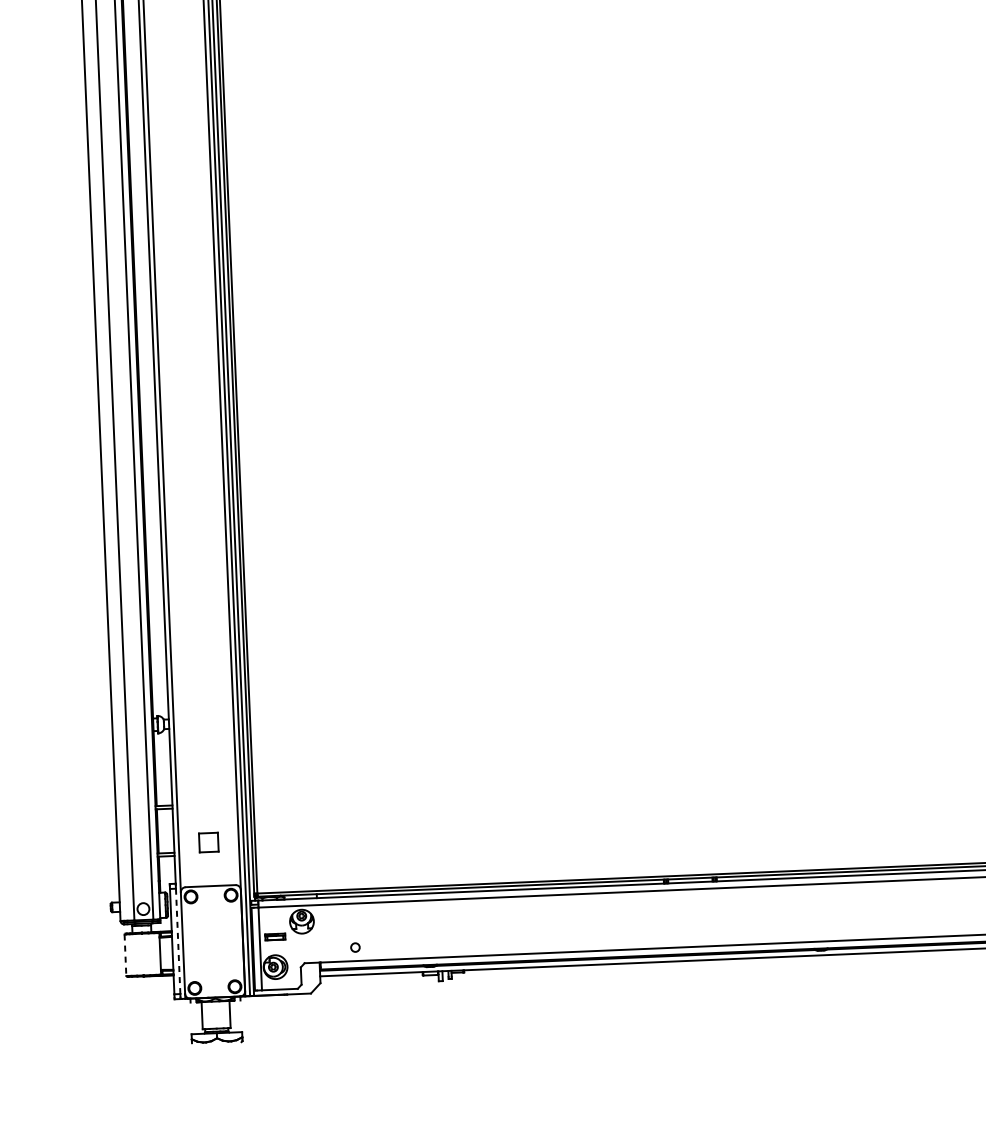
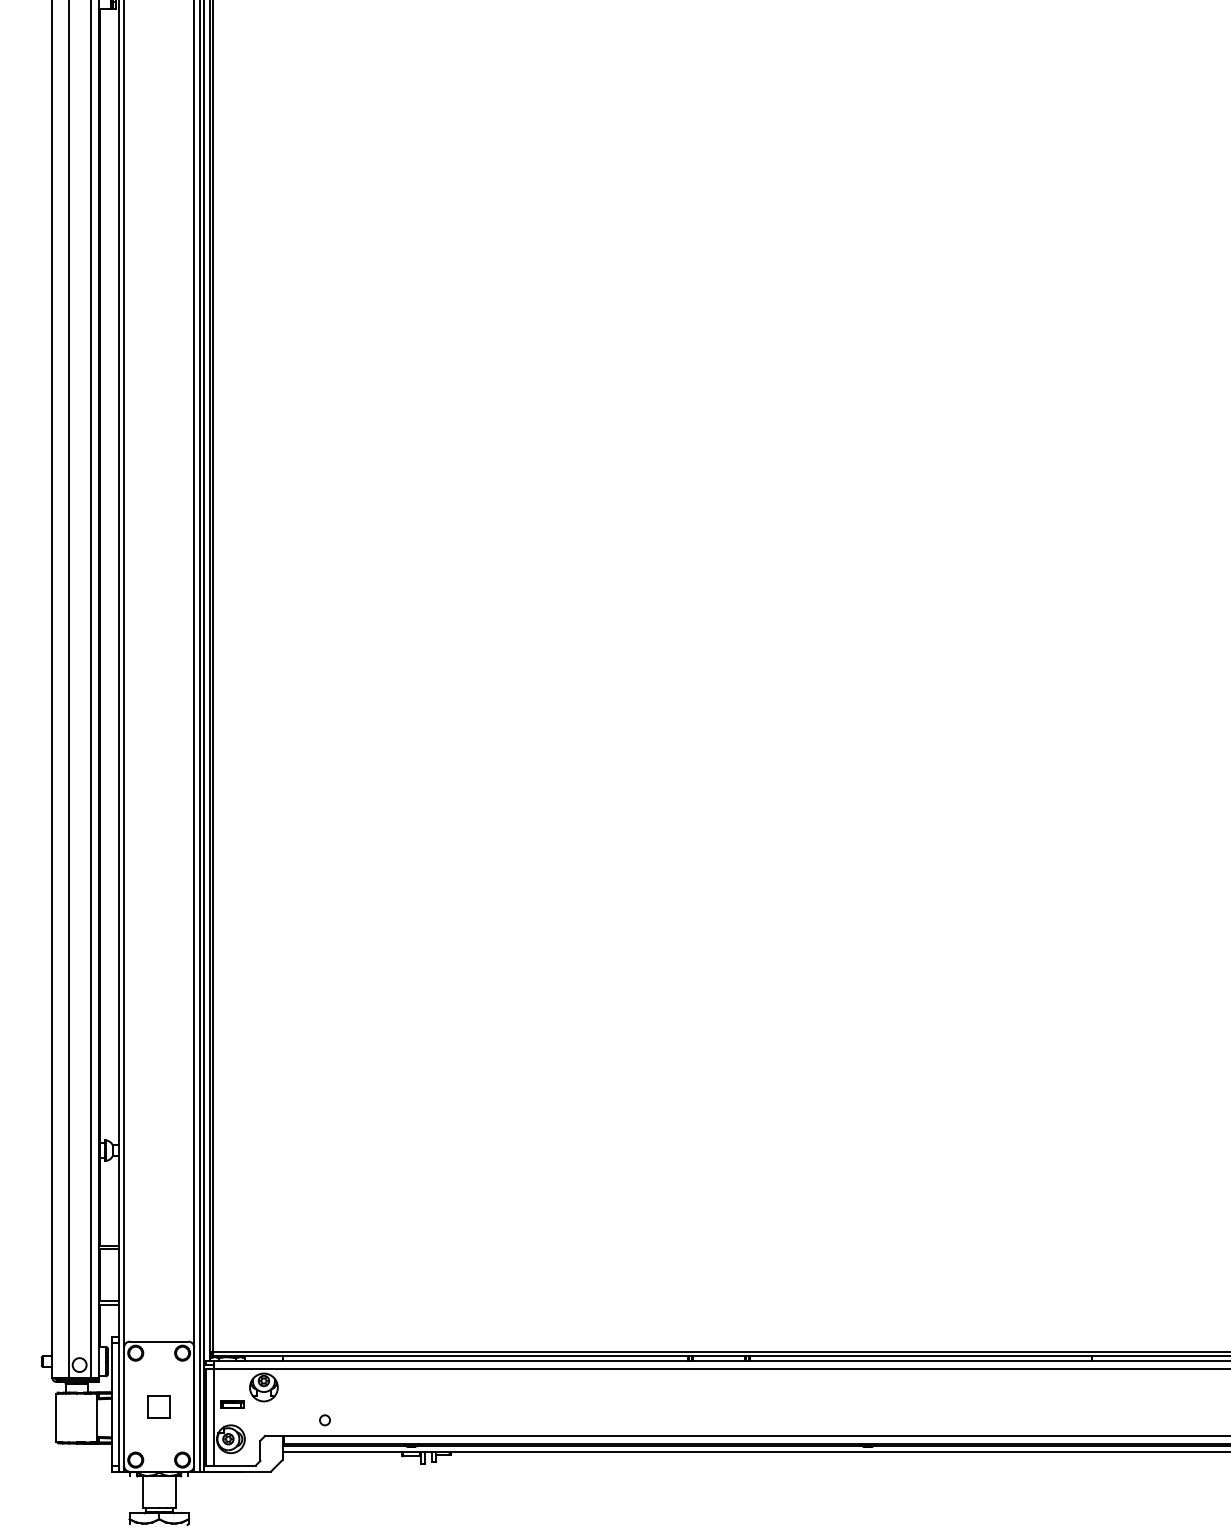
part: (208, 842) -> (158, 1406), moved
line: (178, 941) -> (118, 1404), dashed -> solid
line: (125, 955) -> (56, 1418), dashed -> solid

